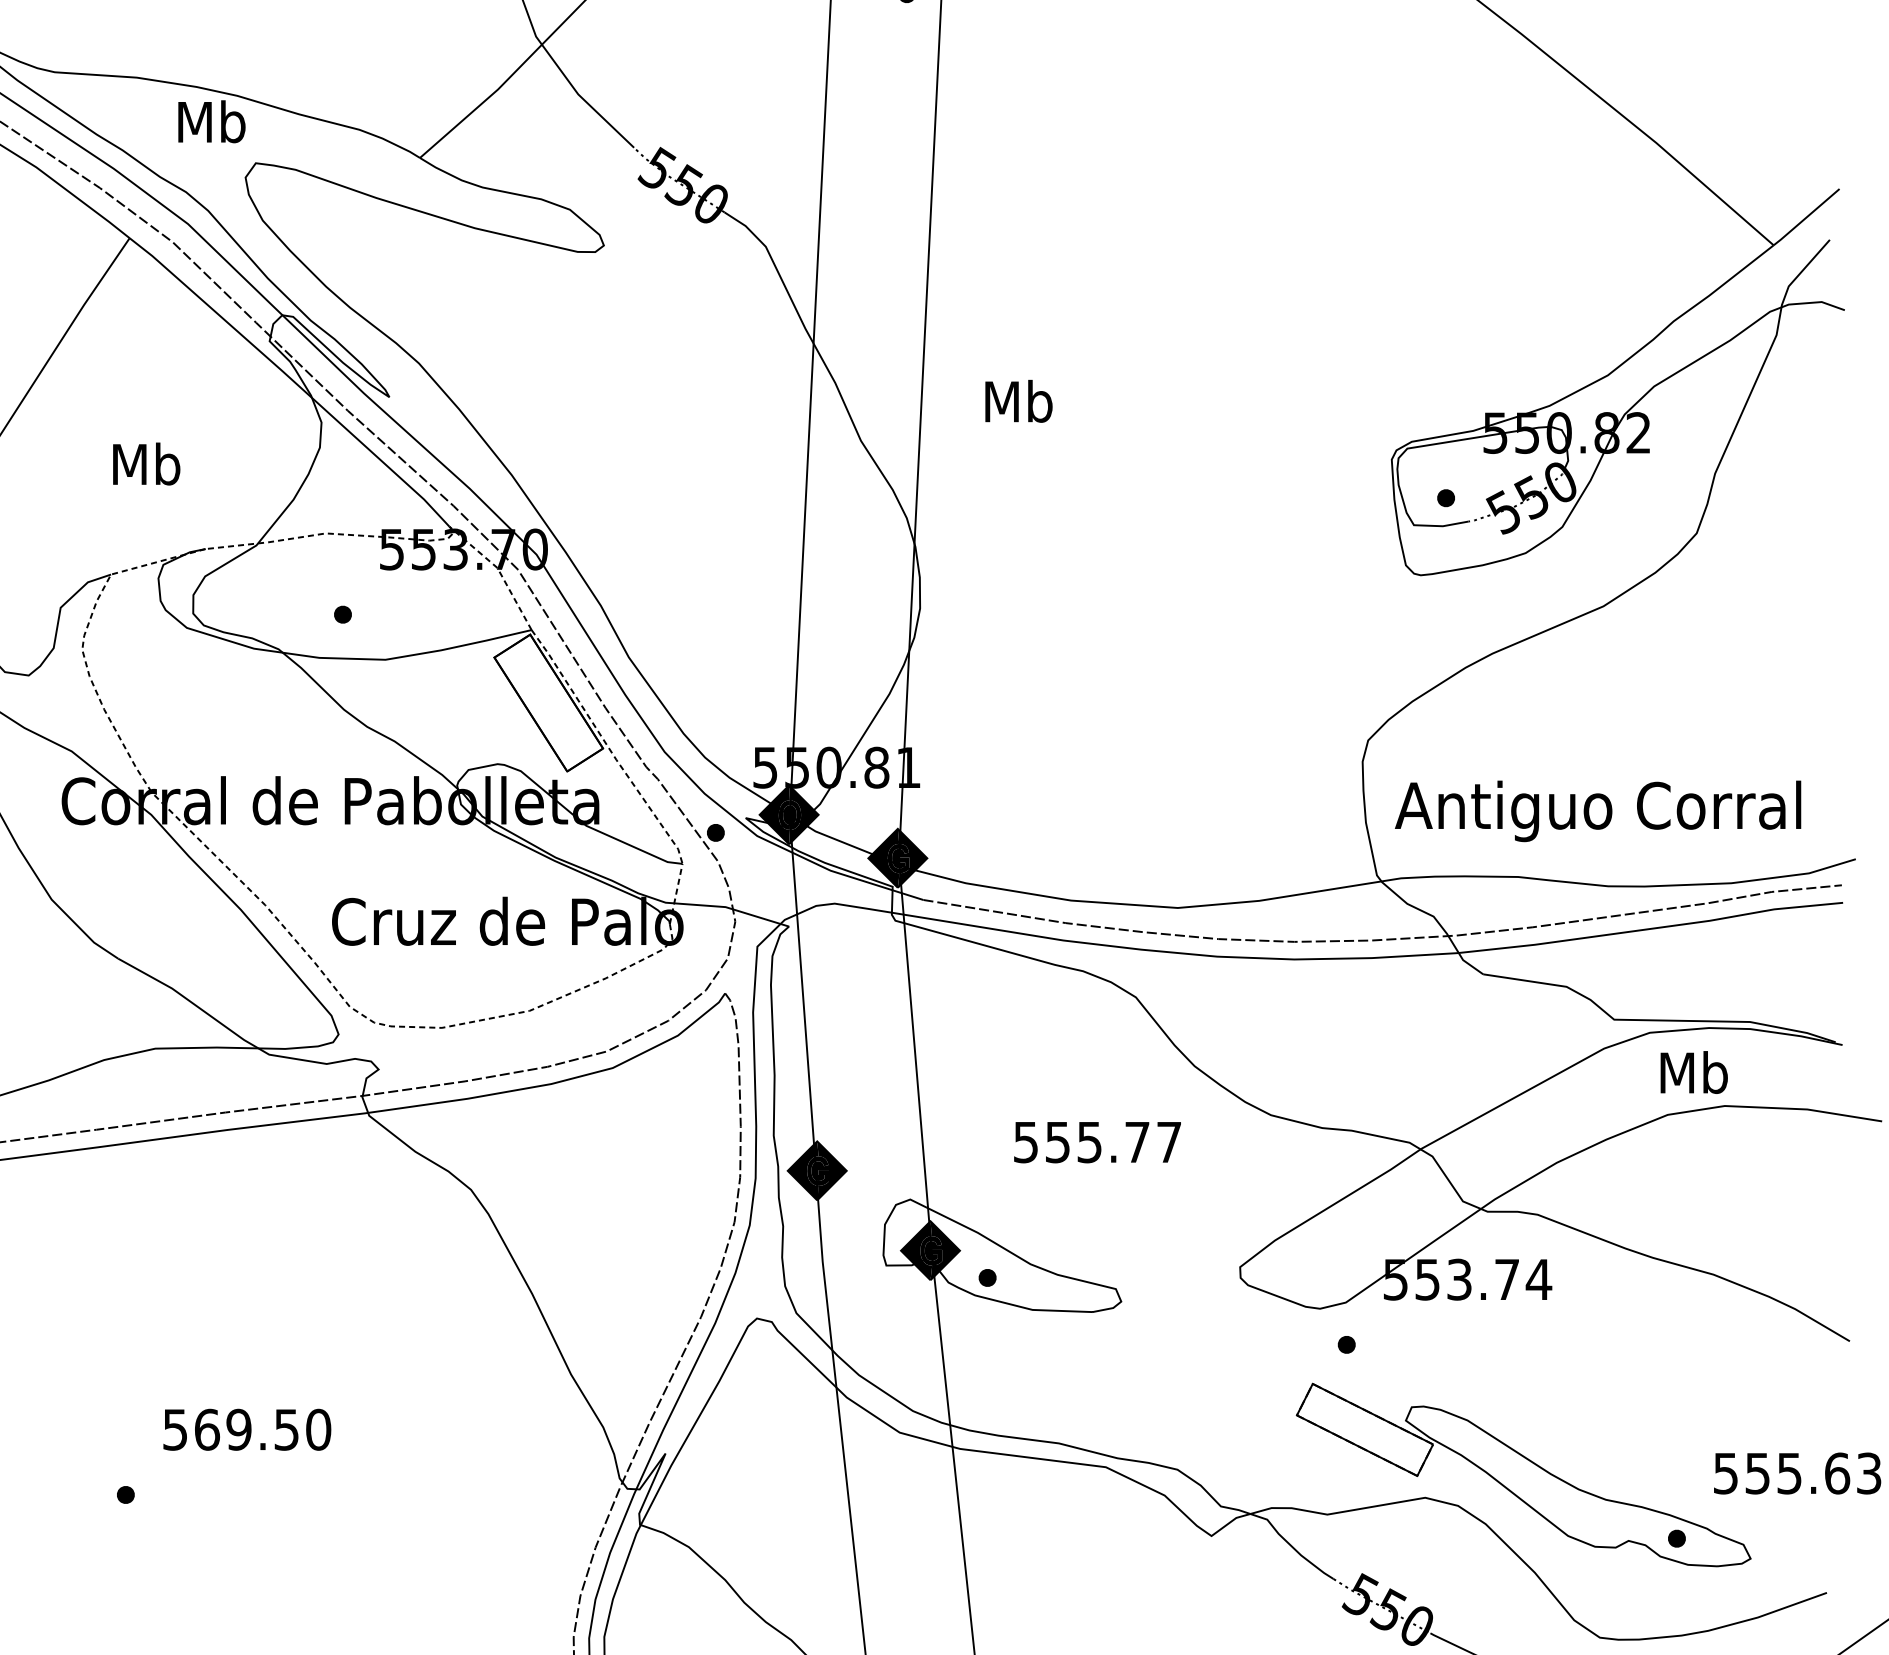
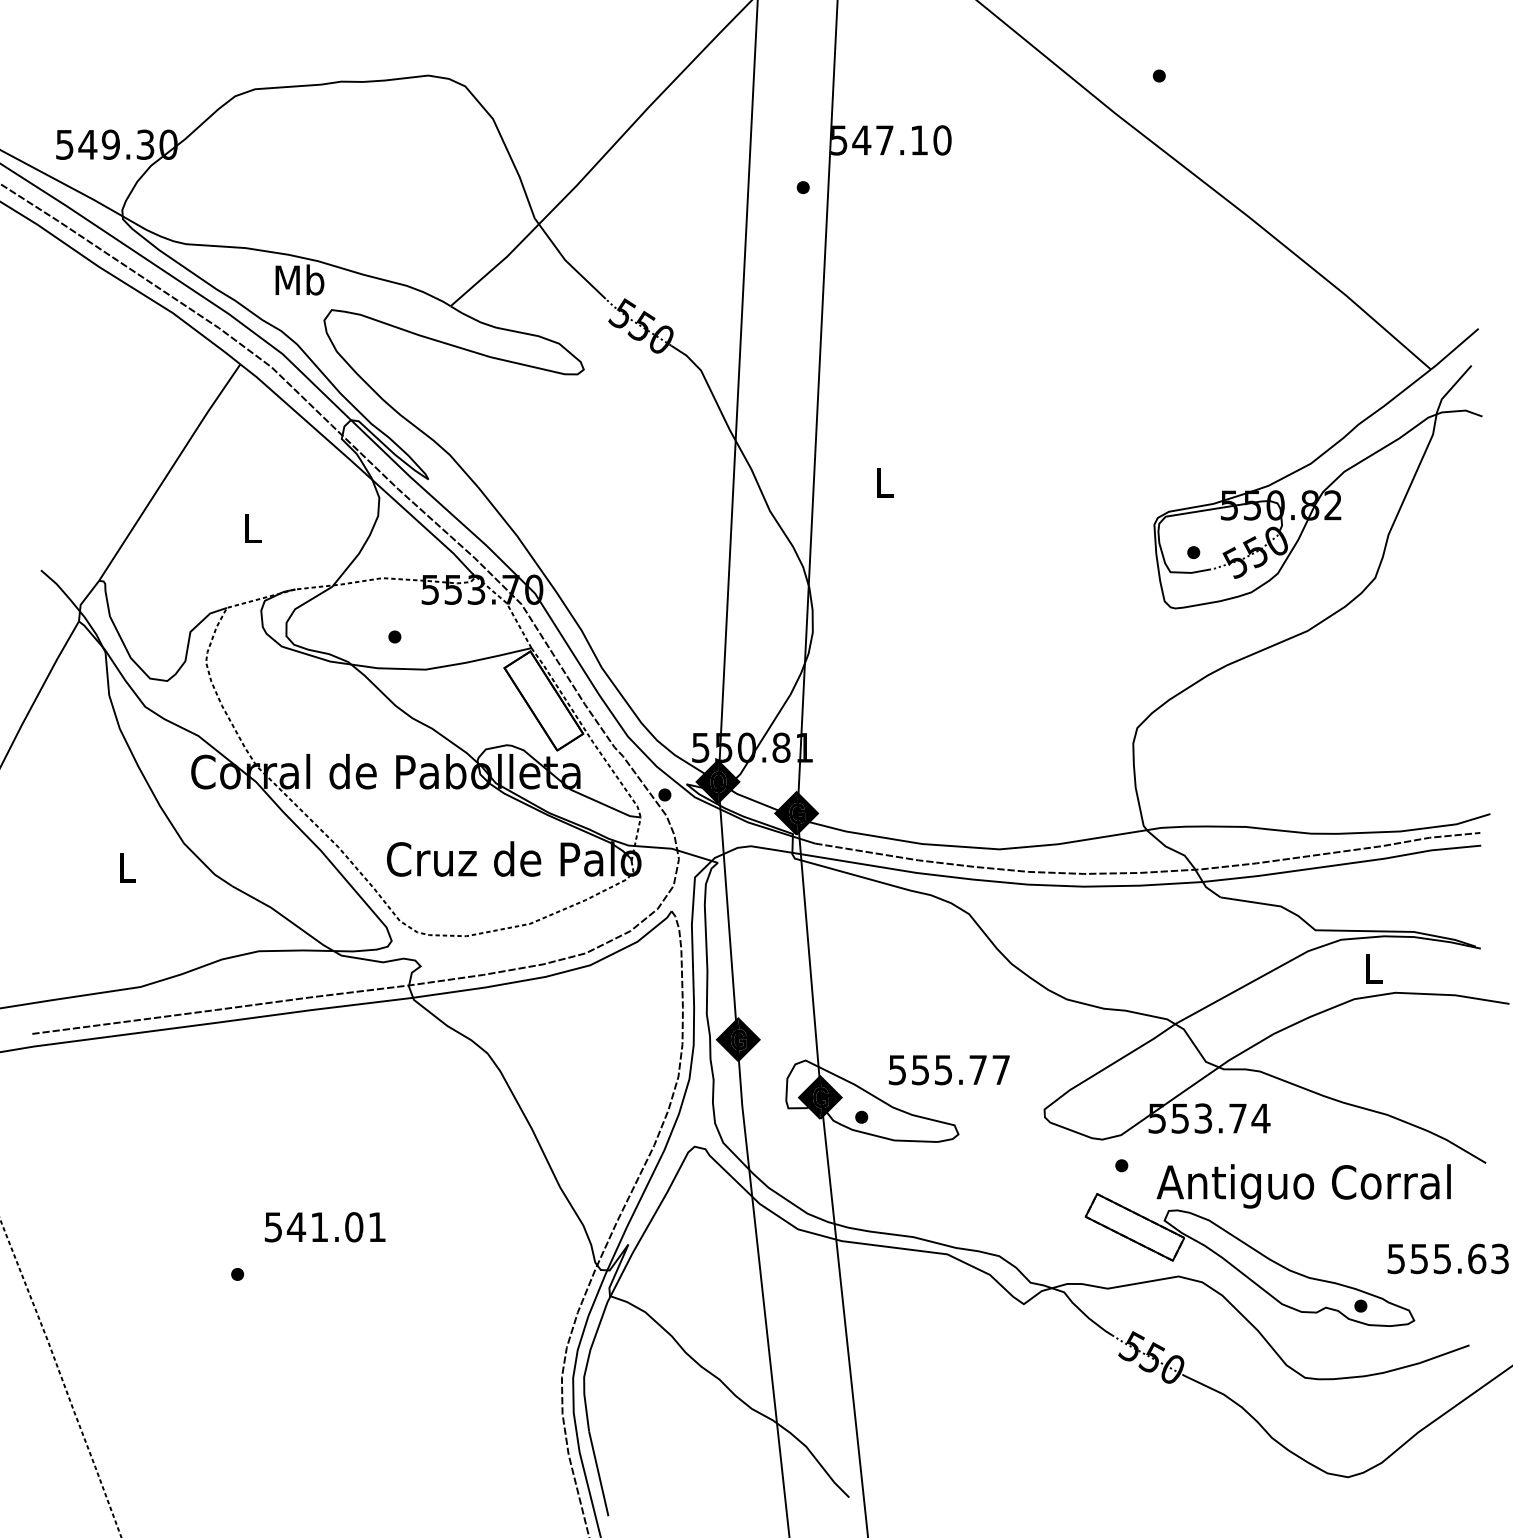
text: (1019, 401) -> (884, 482), Mb -> L
text: (146, 463) -> (252, 527), Mb -> L
text: (1597, 811) -> (1303, 1186), moved
text: (1694, 1072) -> (1373, 968), Mb -> L
text: (1097, 1142) -> (949, 1070), moved
text: (262, 1430) -> (336, 1227), 569.50 -> 541.01

